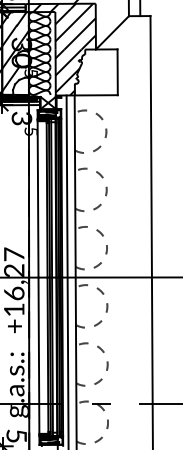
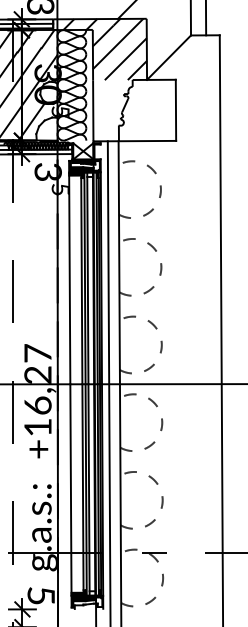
hatch: (68, 72) -> (110, 110), removed
fill: (52, 440) -> (88, 601), removed

